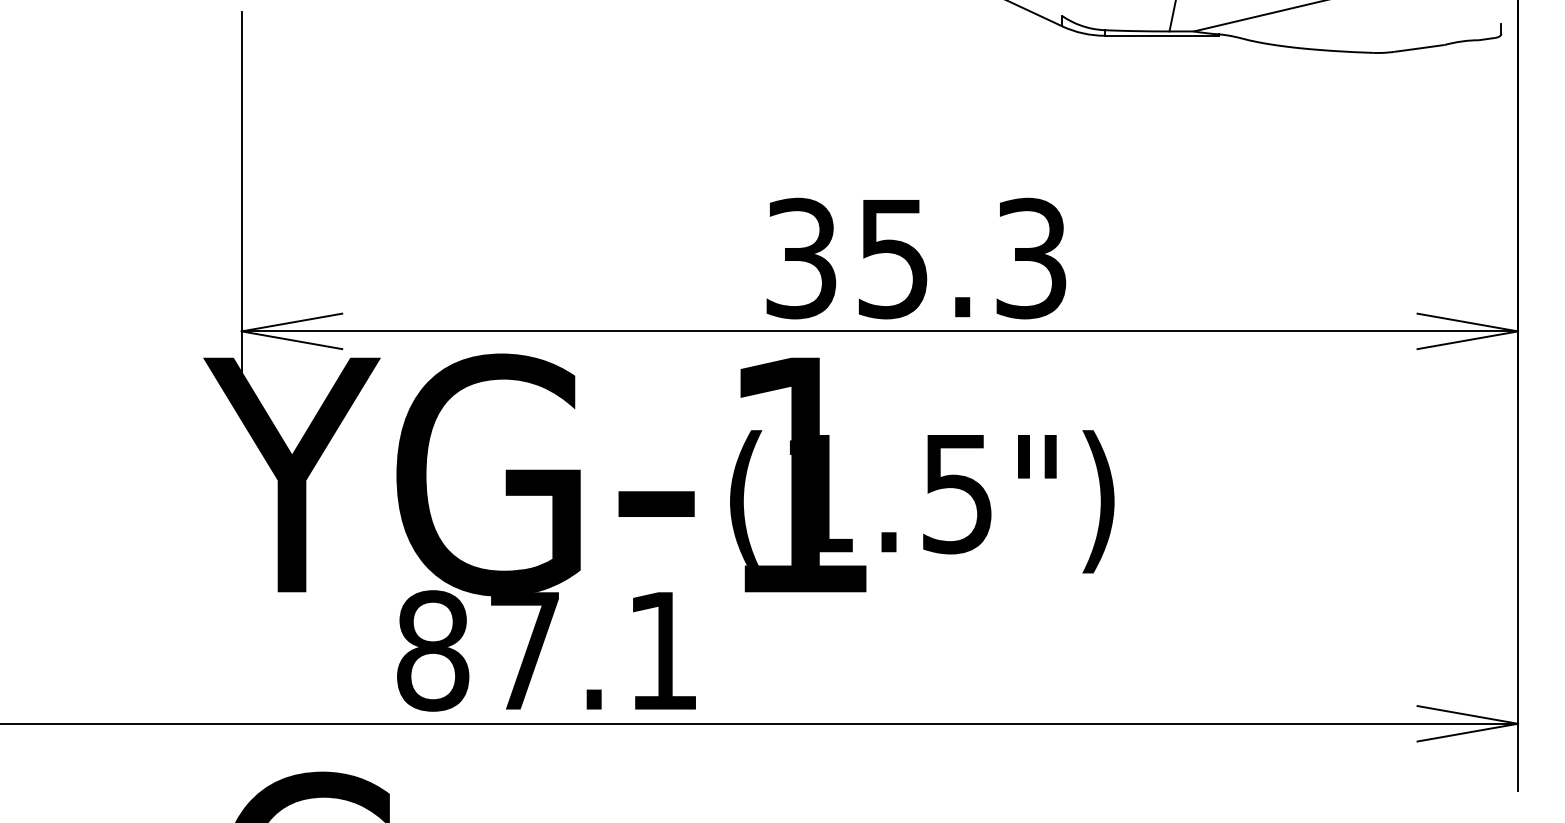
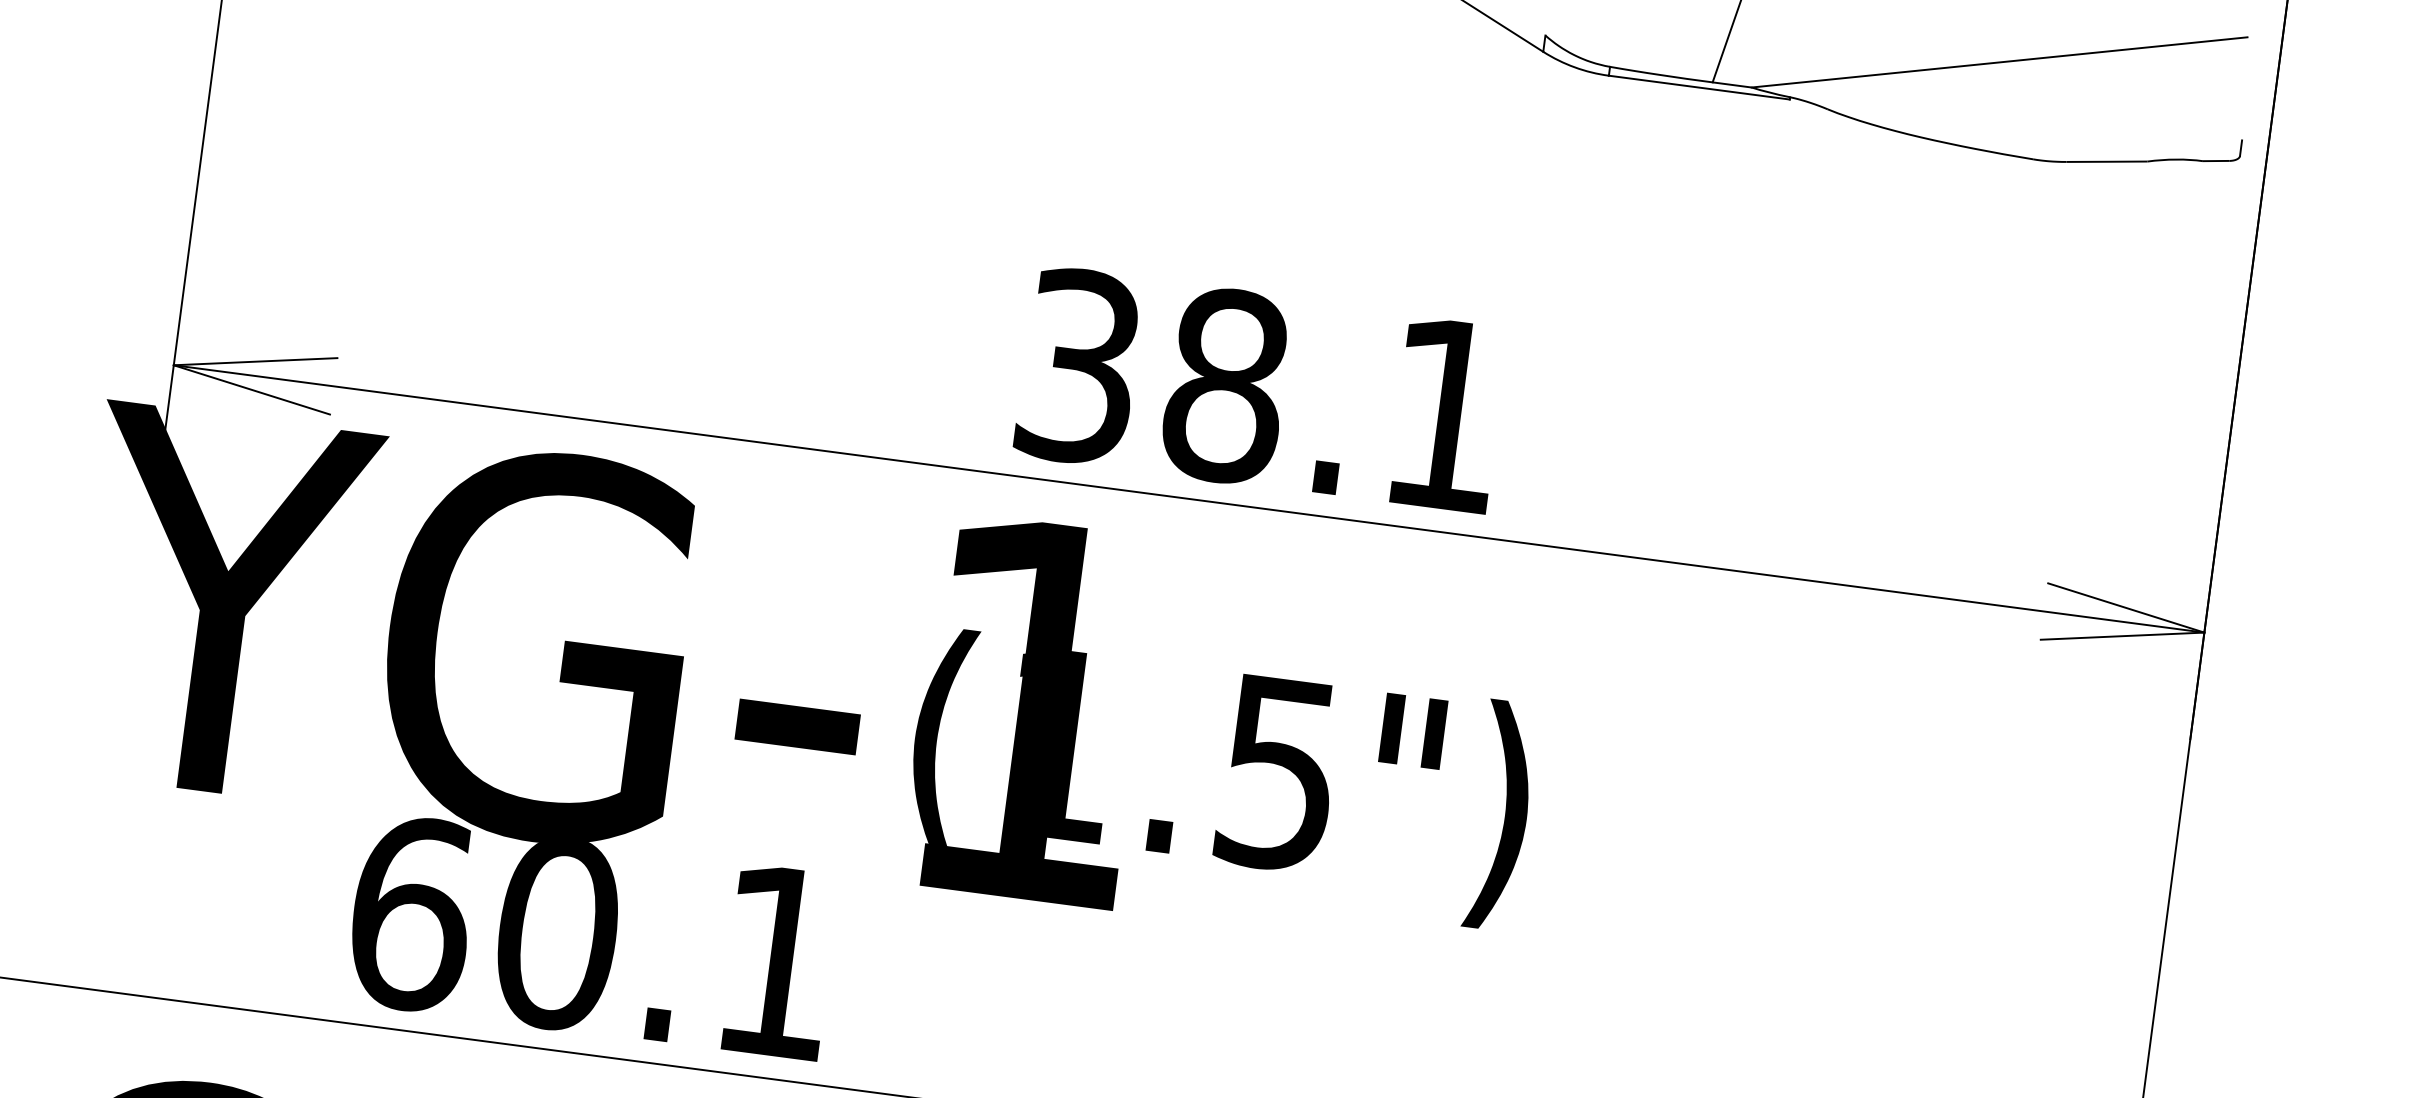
text: (961, 258) -> (1334, 400), 35.3 -> 38.1
text: (479, 650) -> (485, 922), 87.1 -> 60.1

